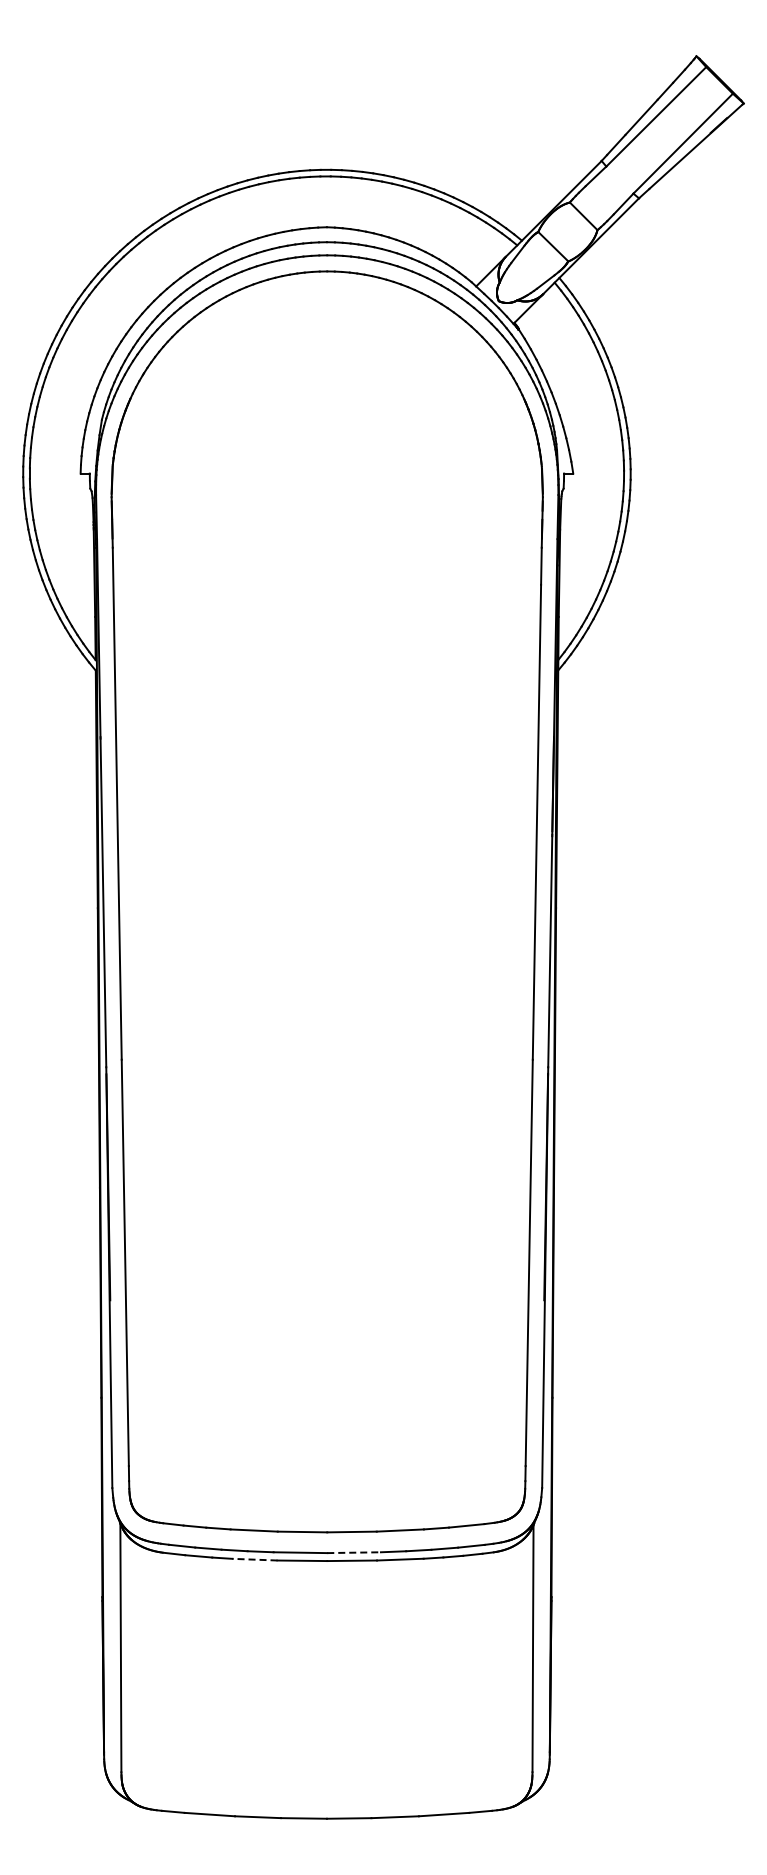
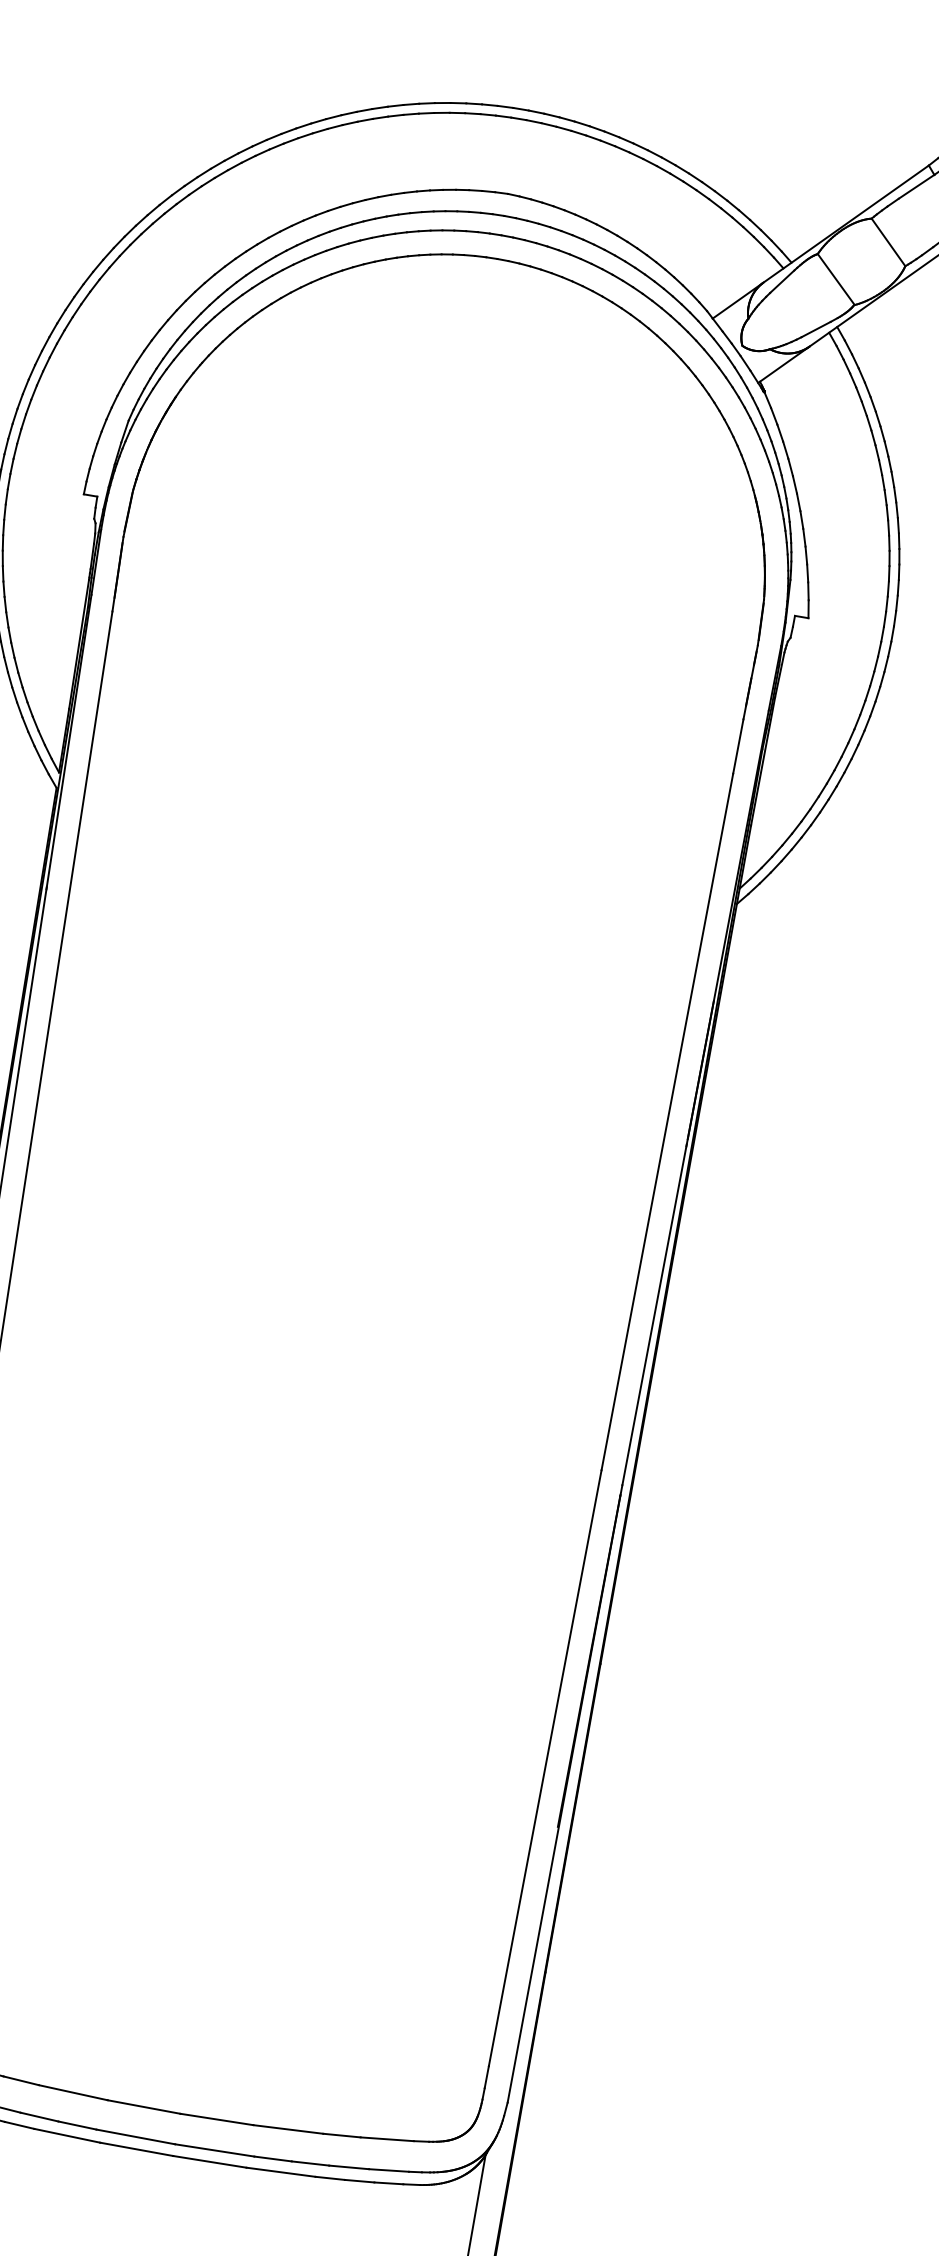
line: (354, 1552) -> (215, 2150), dashed -> solid
line: (254, 1559) -> (66, 2135), dashed -> solid

